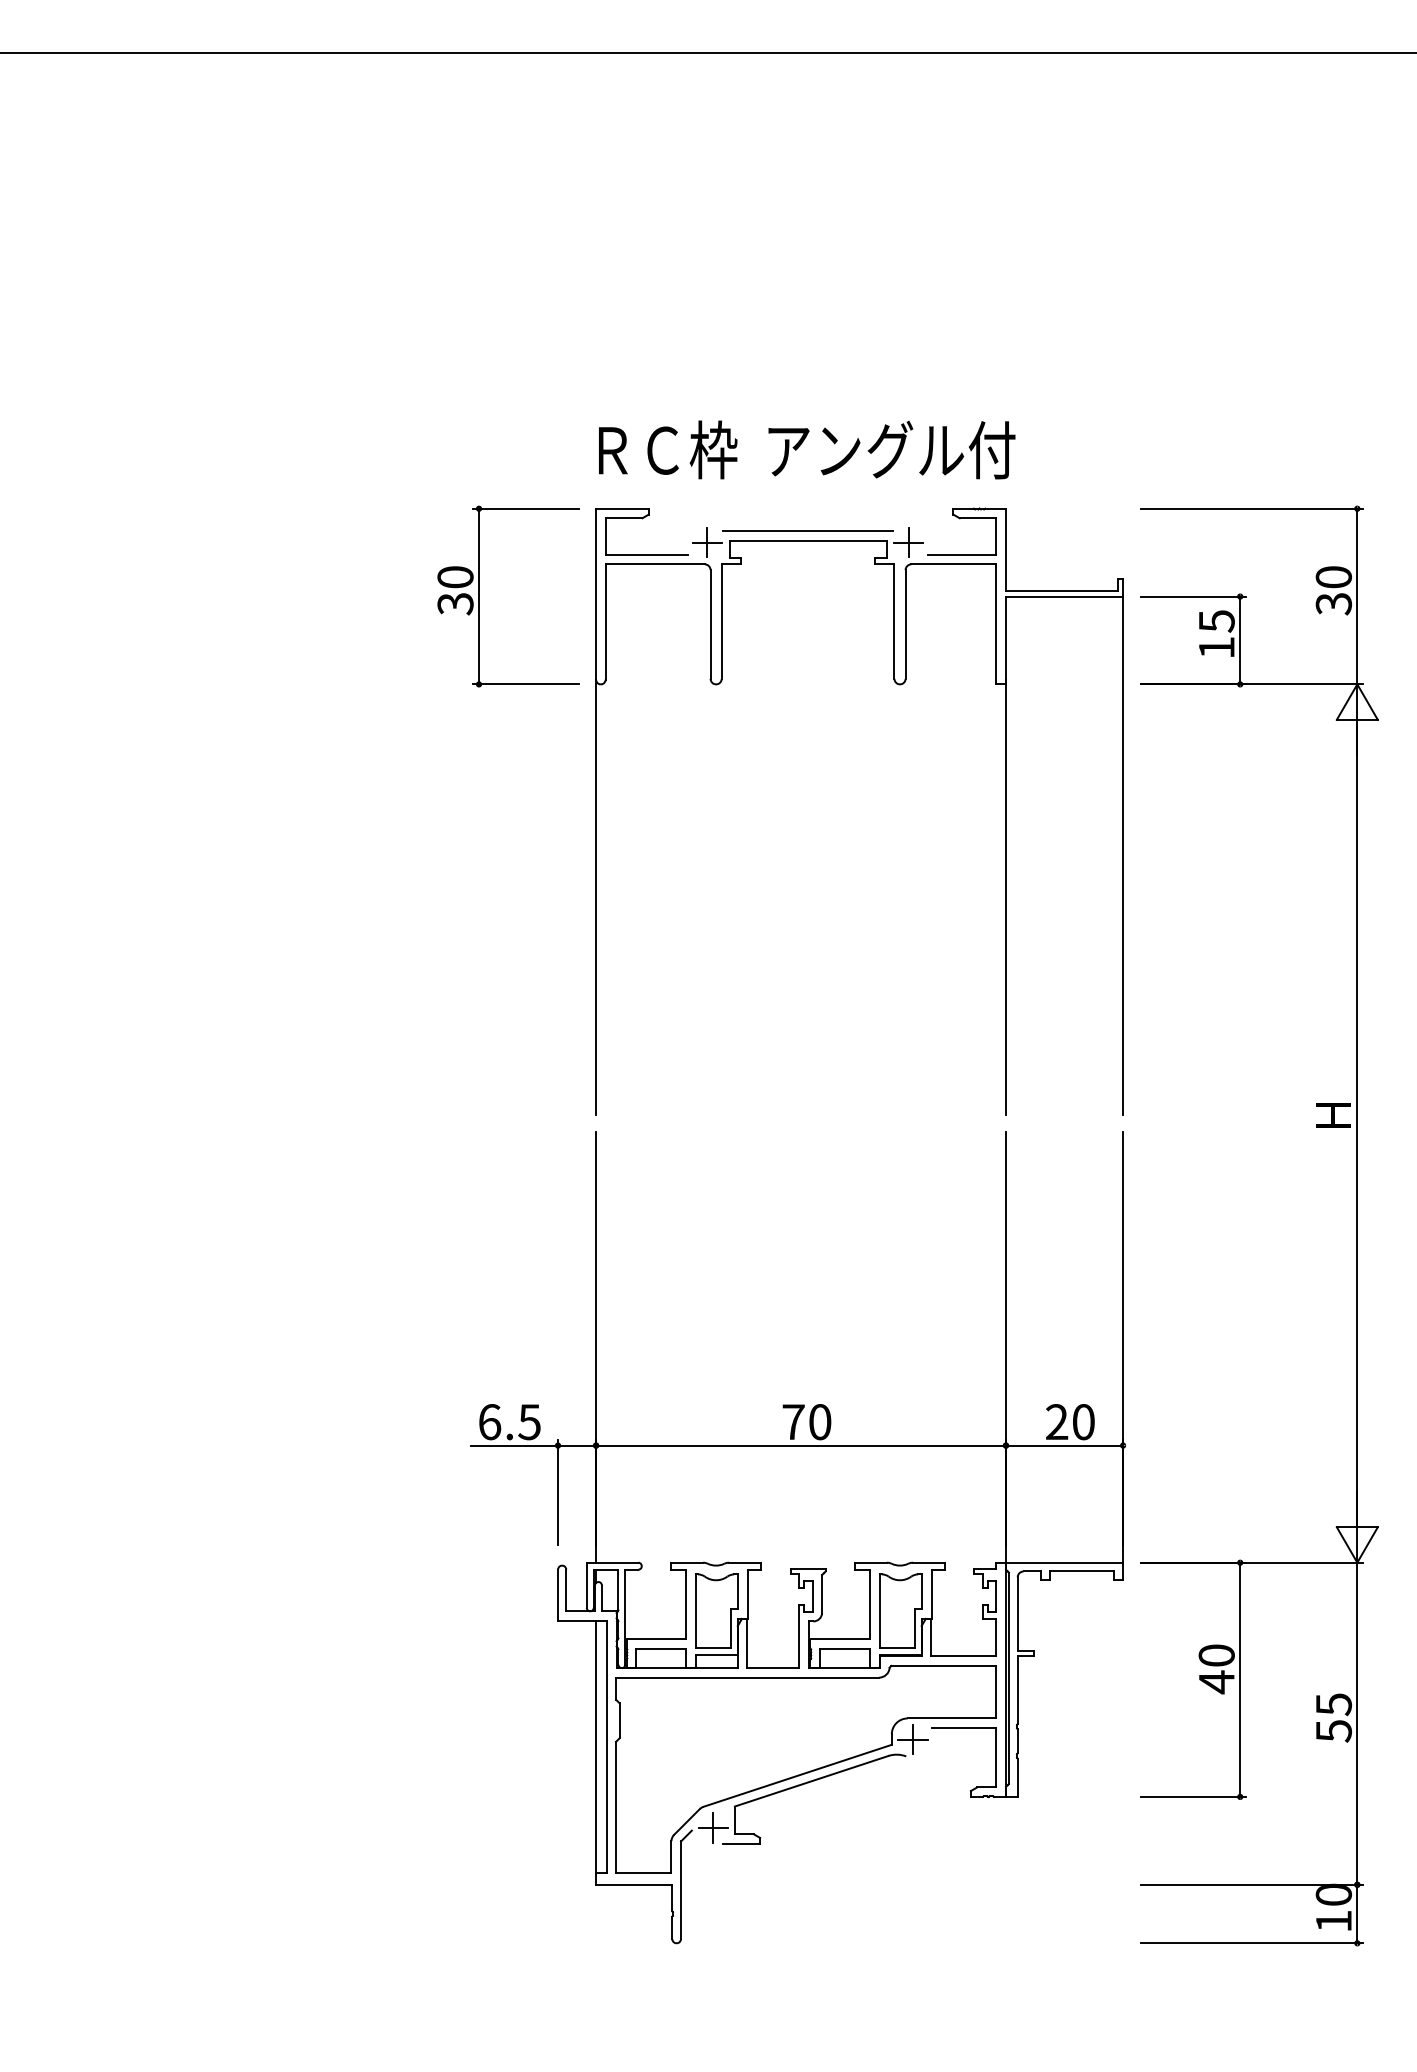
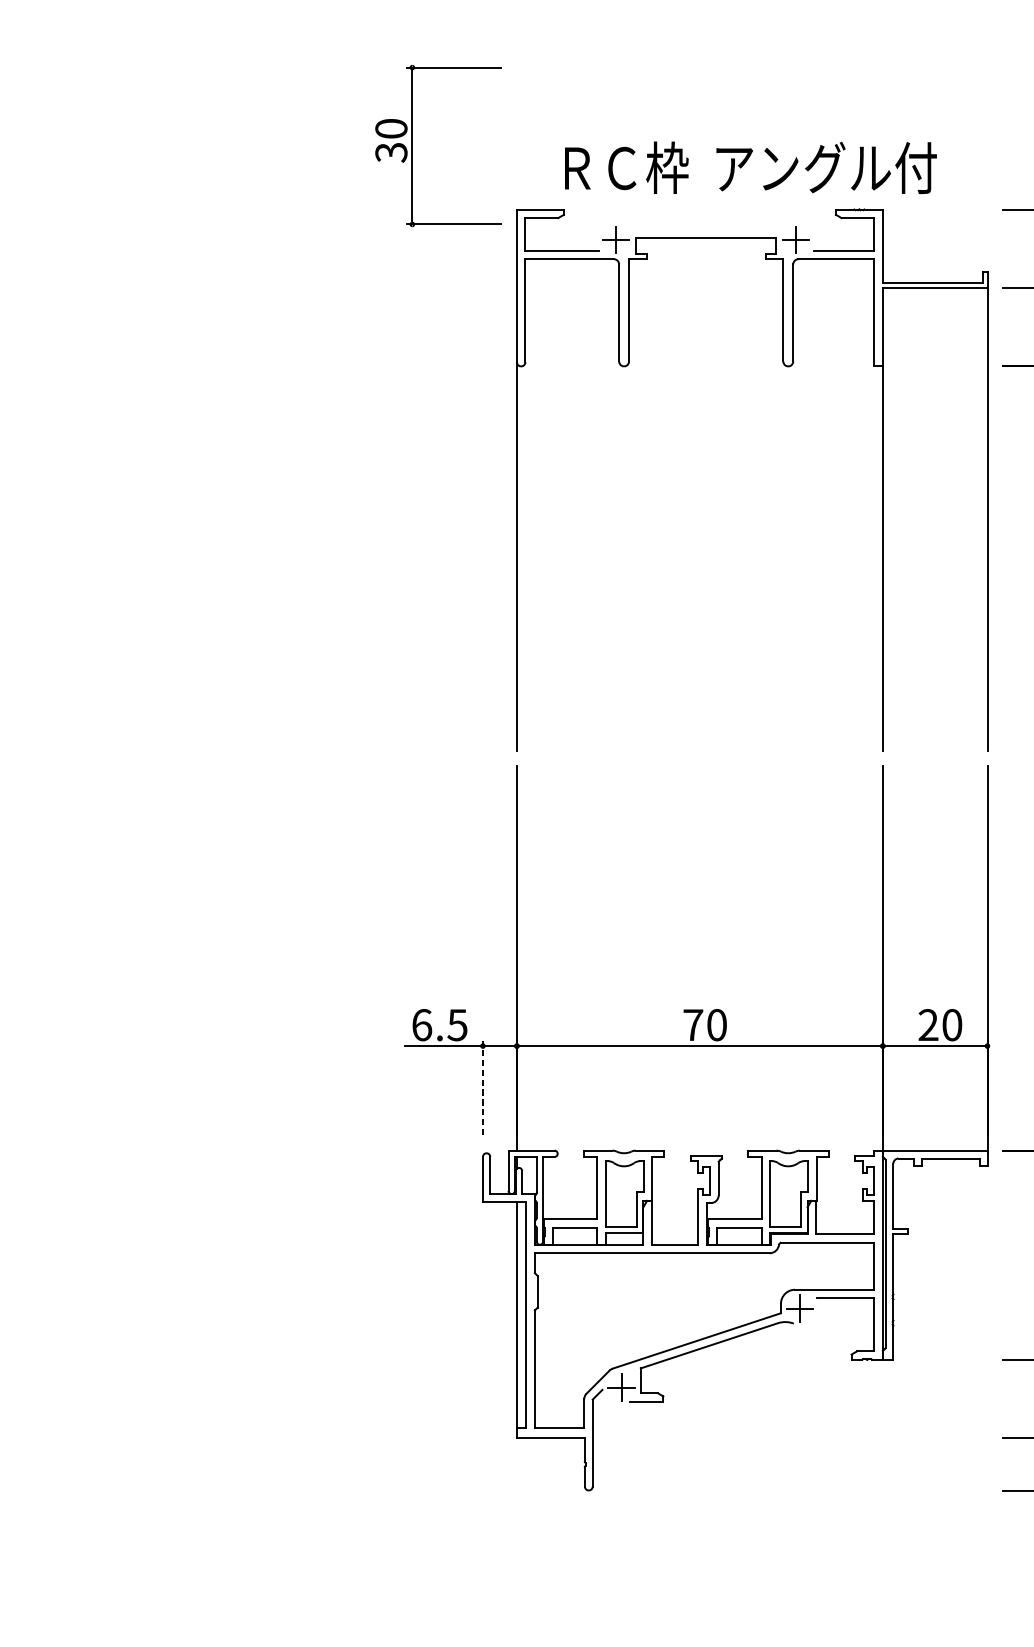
text: (807, 449) -> (751, 167), moved
line: (808, 531) -> (706, 229), removed
part: (479, 596) -> (412, 145), moved
line: (558, 1492) -> (483, 1087), solid -> dashed

